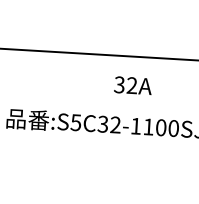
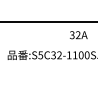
text: (132, 86) -> (78, 35), moved

